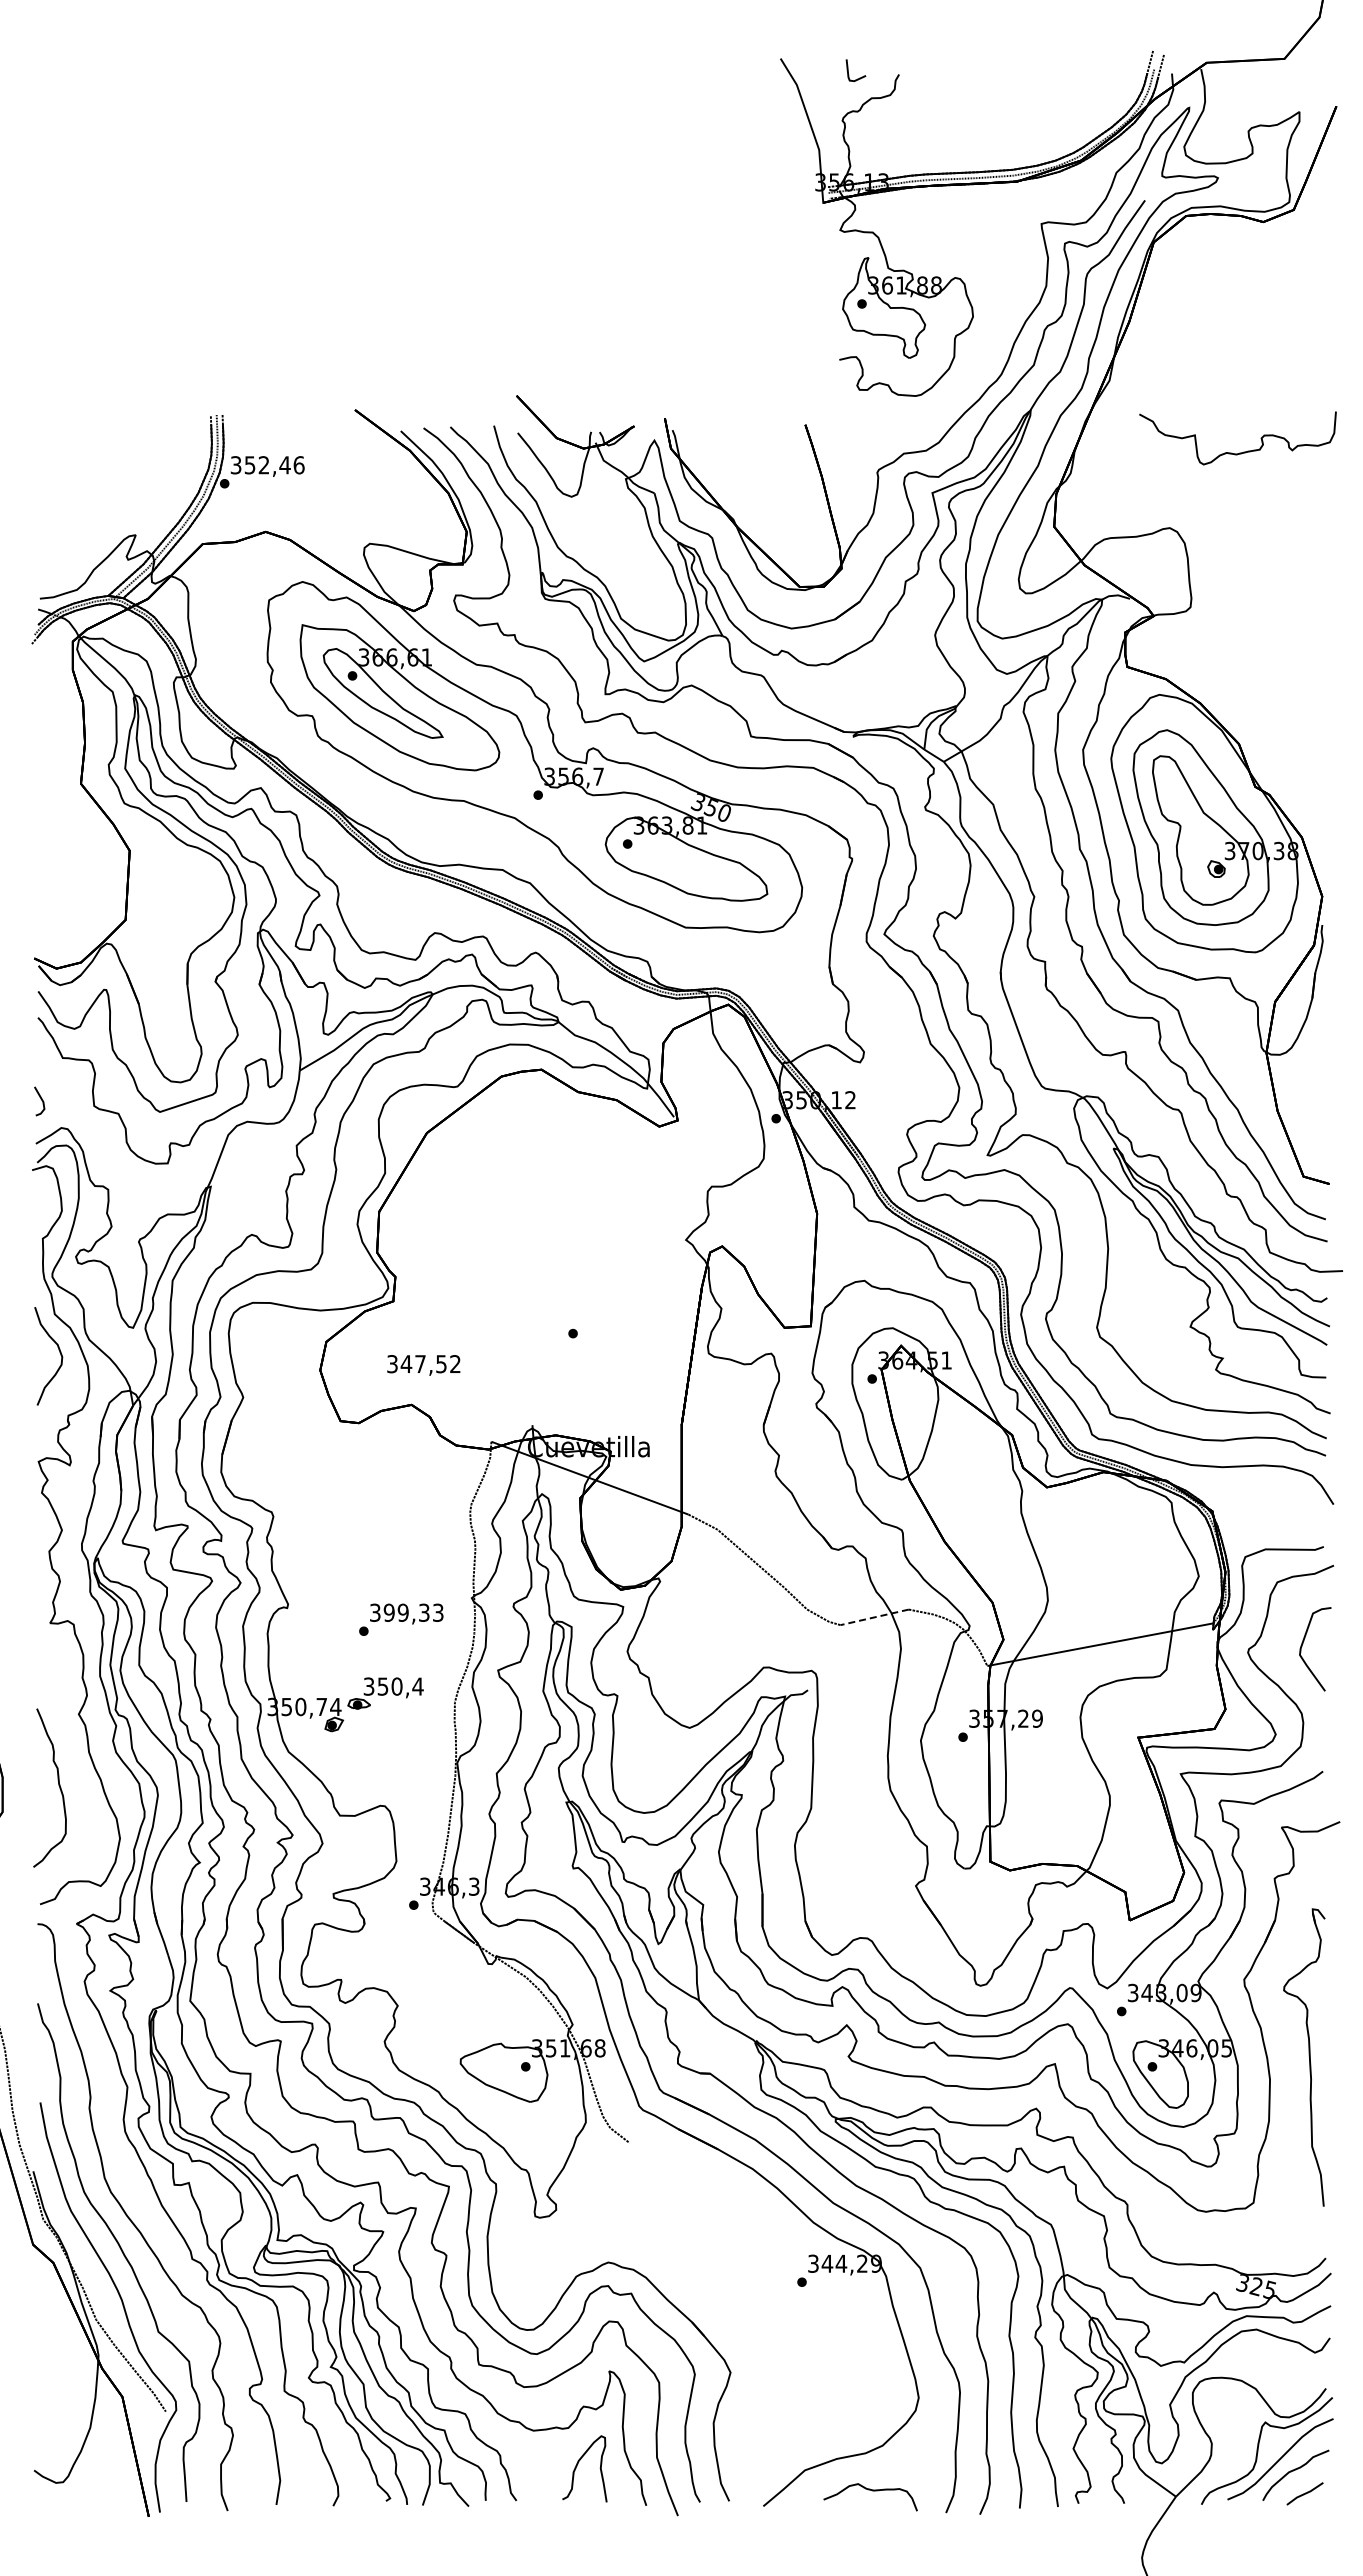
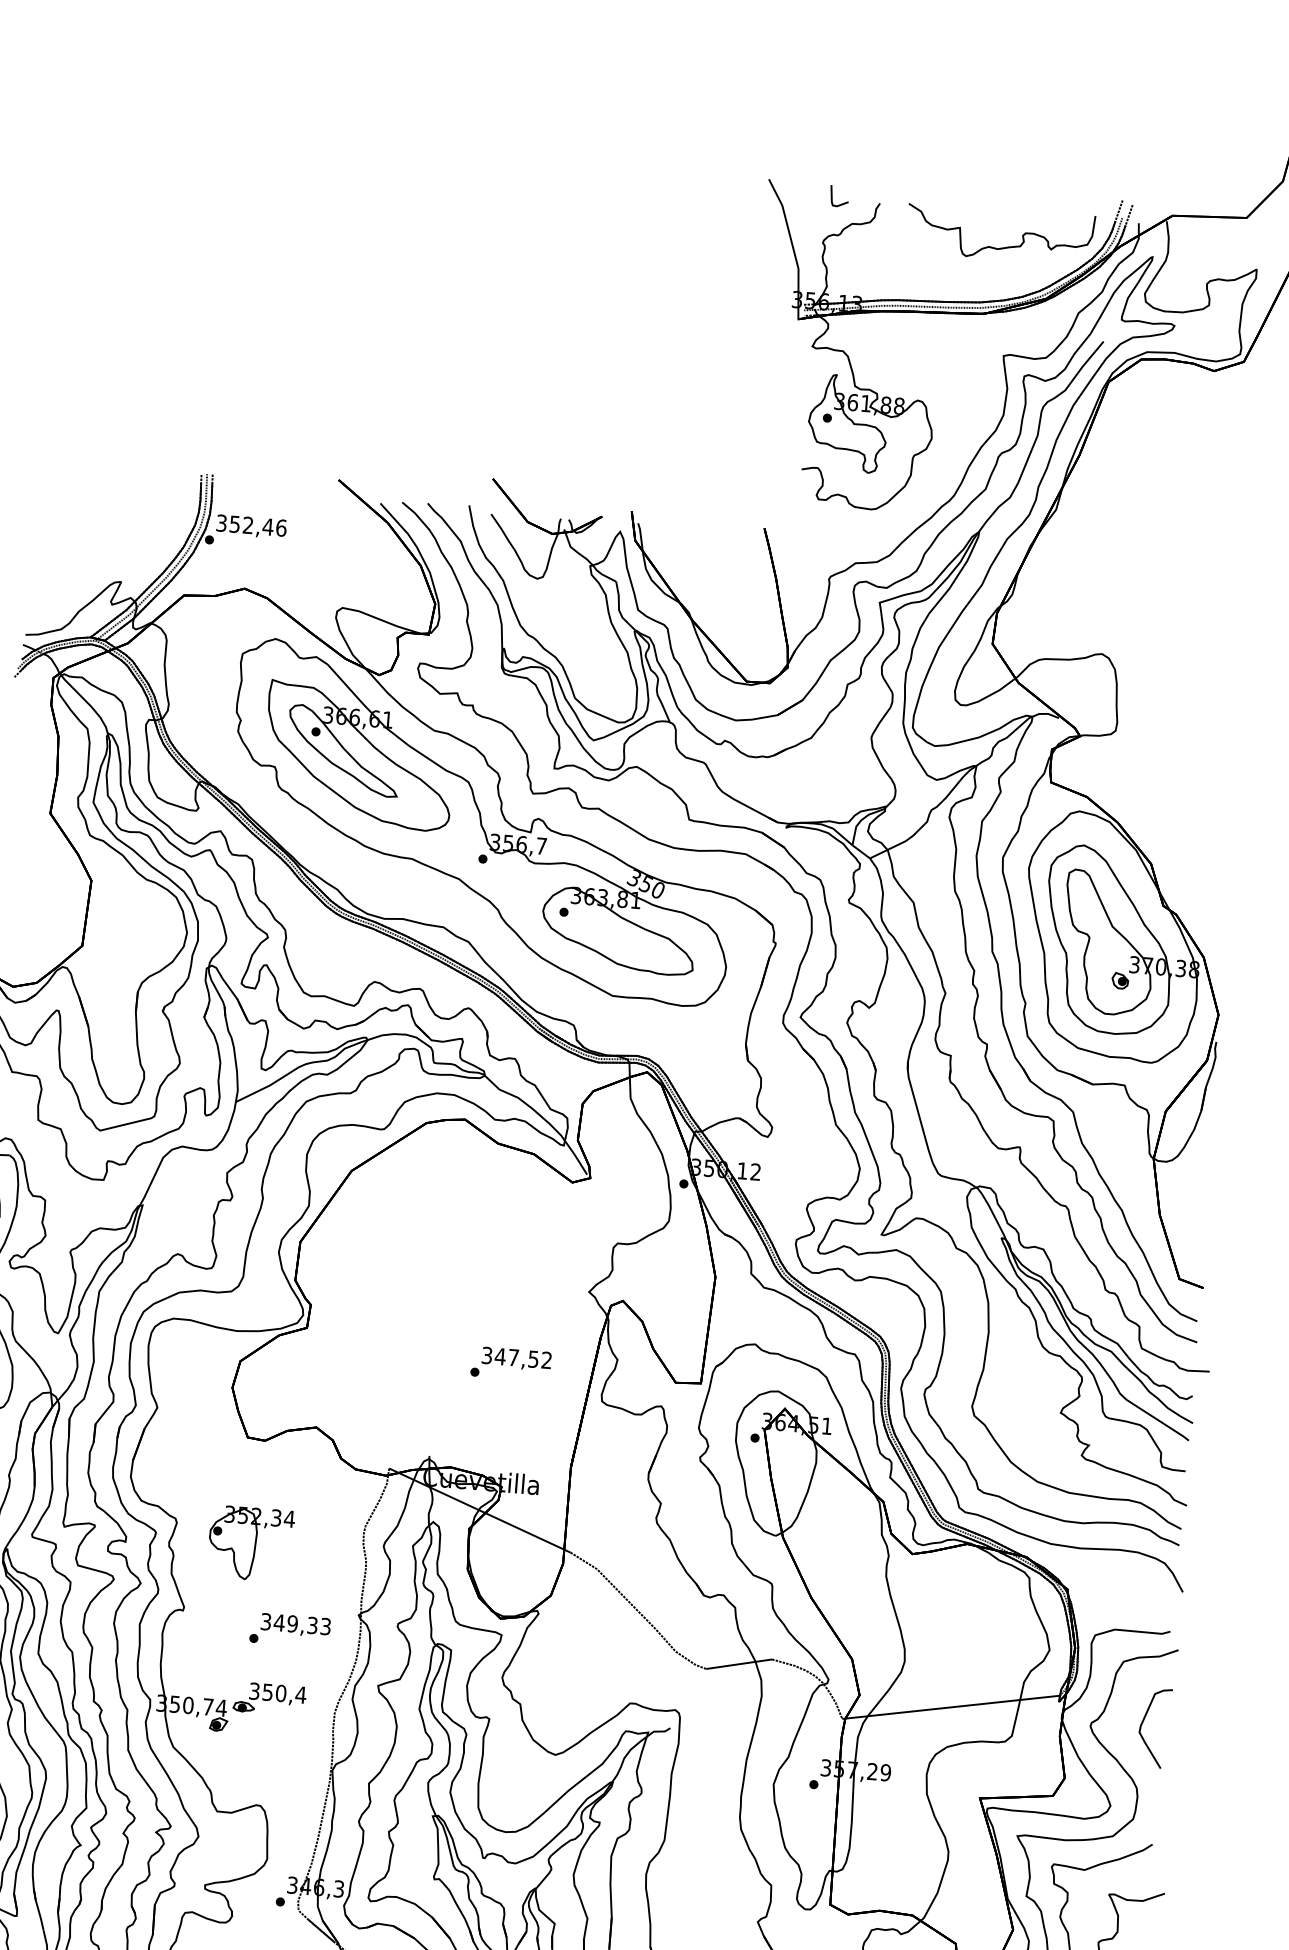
curve: (1239, 452) -> (1000, 247), moved
text: (423, 1365) -> (516, 1359), moved
part: (352, 1532) -> (250, 1543), added
text: (389, 1612) -> (279, 1622), 399,33 -> 349,33
line: (874, 1617) -> (739, 1664), dashed -> solid

